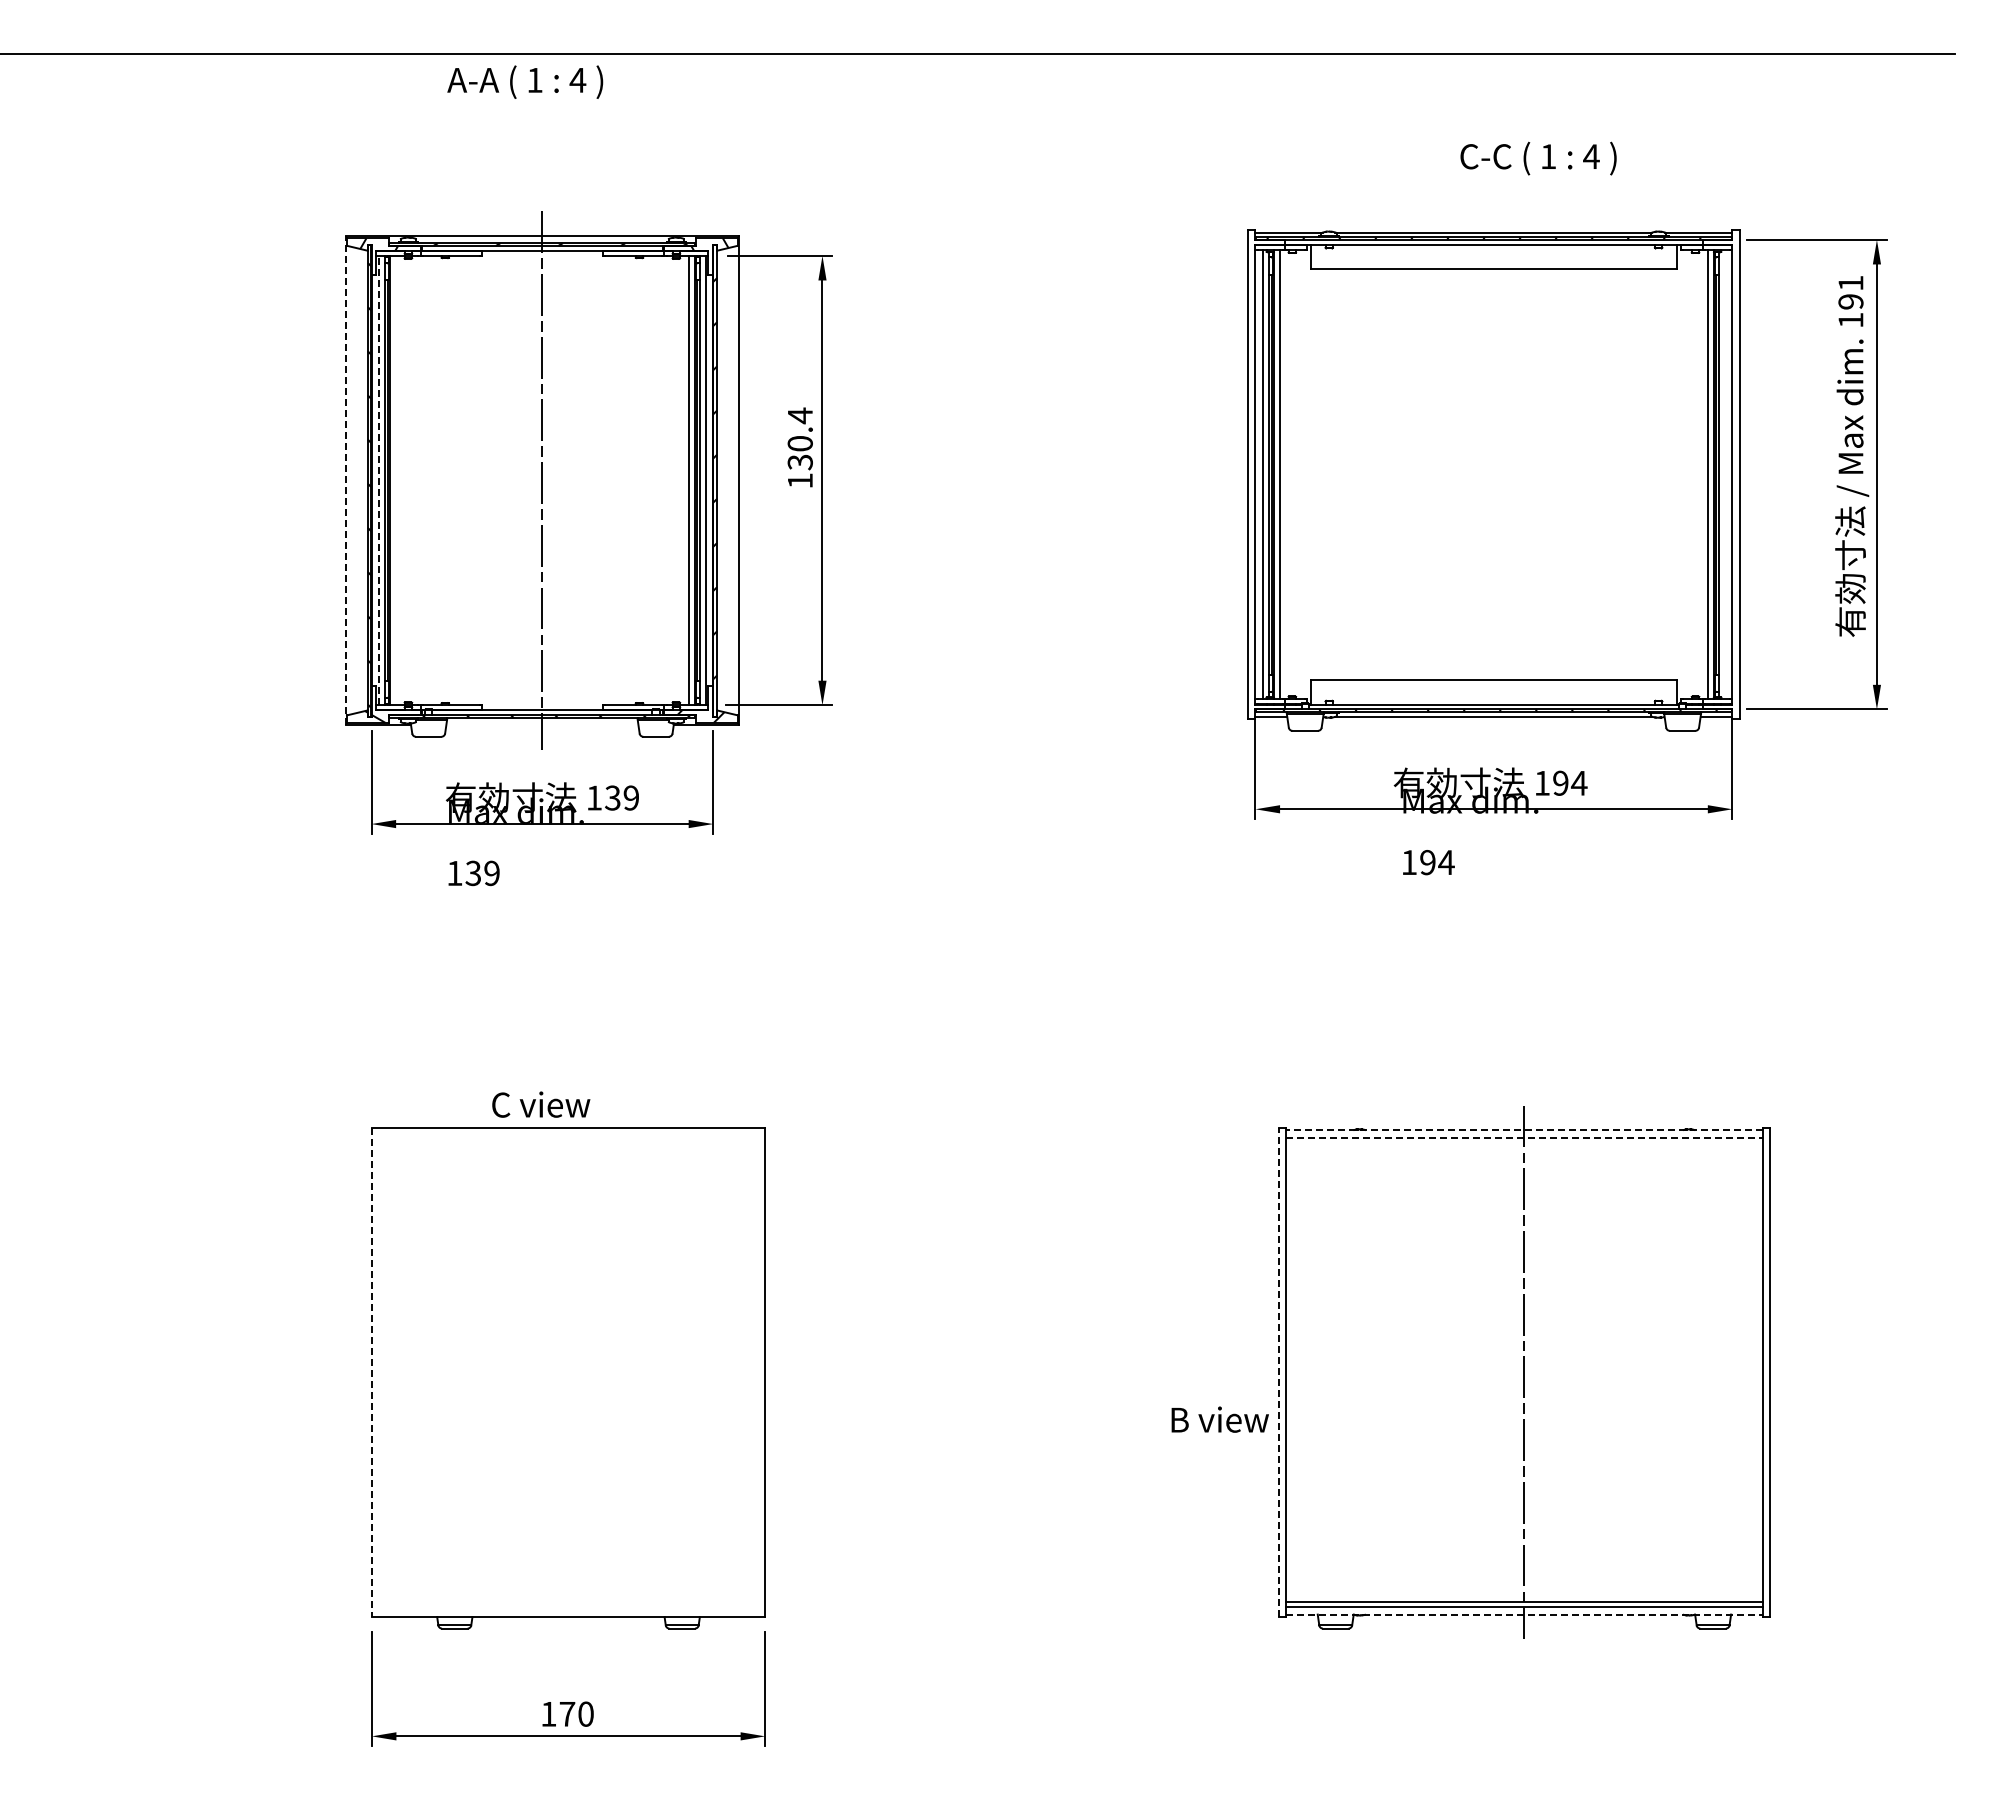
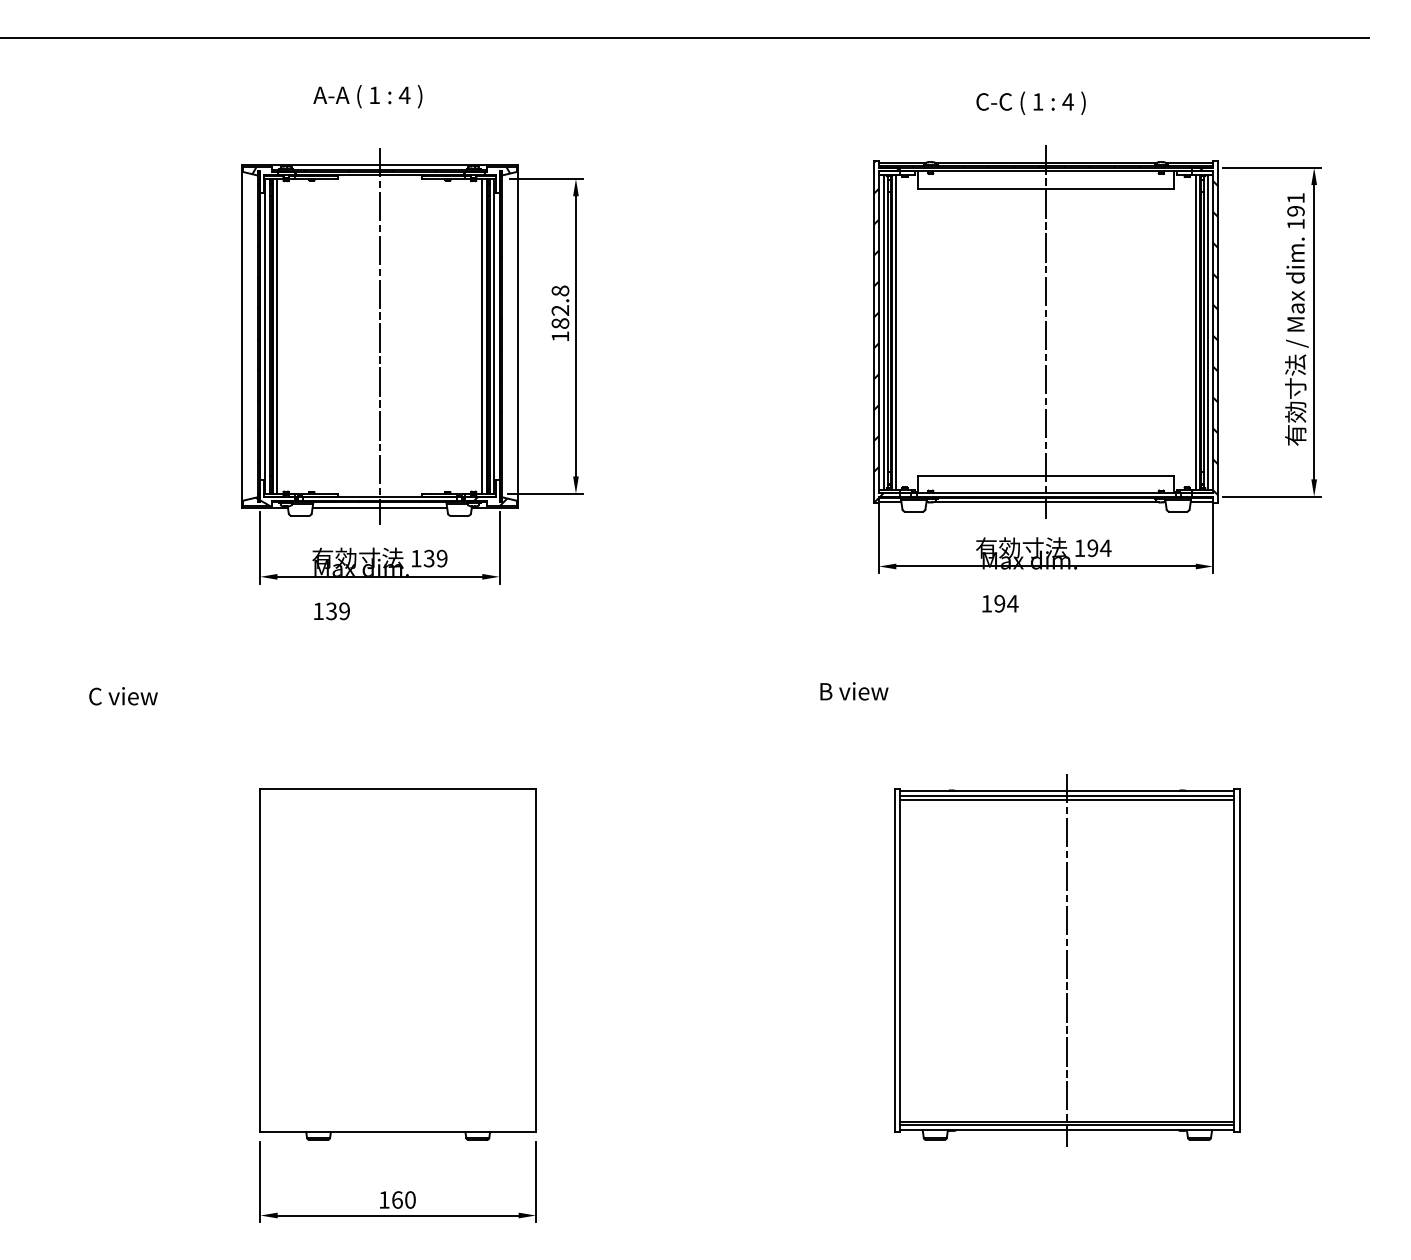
text: (525, 81) -> (368, 96), moved
text: (1538, 158) -> (1031, 103), moved
text: (799, 438) -> (559, 306), 130.4 -> 182.8
hatch: (1726, 473) -> (1208, 331), added
hatch: (1266, 474) -> (886, 332), added
line: (1493, 474) -> (1045, 332), added
line: (1725, 474) -> (1208, 332), added
line: (345, 480) -> (242, 336), dashed -> solid
line: (378, 480) -> (265, 336), dashed -> solid
line: (396, 480) -> (277, 336), added
line: (542, 725) -> (379, 507), added
text: (541, 1104) -> (123, 696), moved
line: (1523, 1130) -> (1066, 791), dashed -> solid
line: (1524, 1137) -> (1067, 796), dashed -> solid
line: (1523, 1142) -> (1066, 799), added
line: (371, 1372) -> (260, 960), dashed -> solid
line: (1278, 1372) -> (895, 960), dashed -> solid
text: (1219, 1419) -> (853, 691), moved
line: (1524, 1614) -> (1067, 1130), dashed -> solid
text: (567, 1713) -> (397, 1199), 170 -> 160

